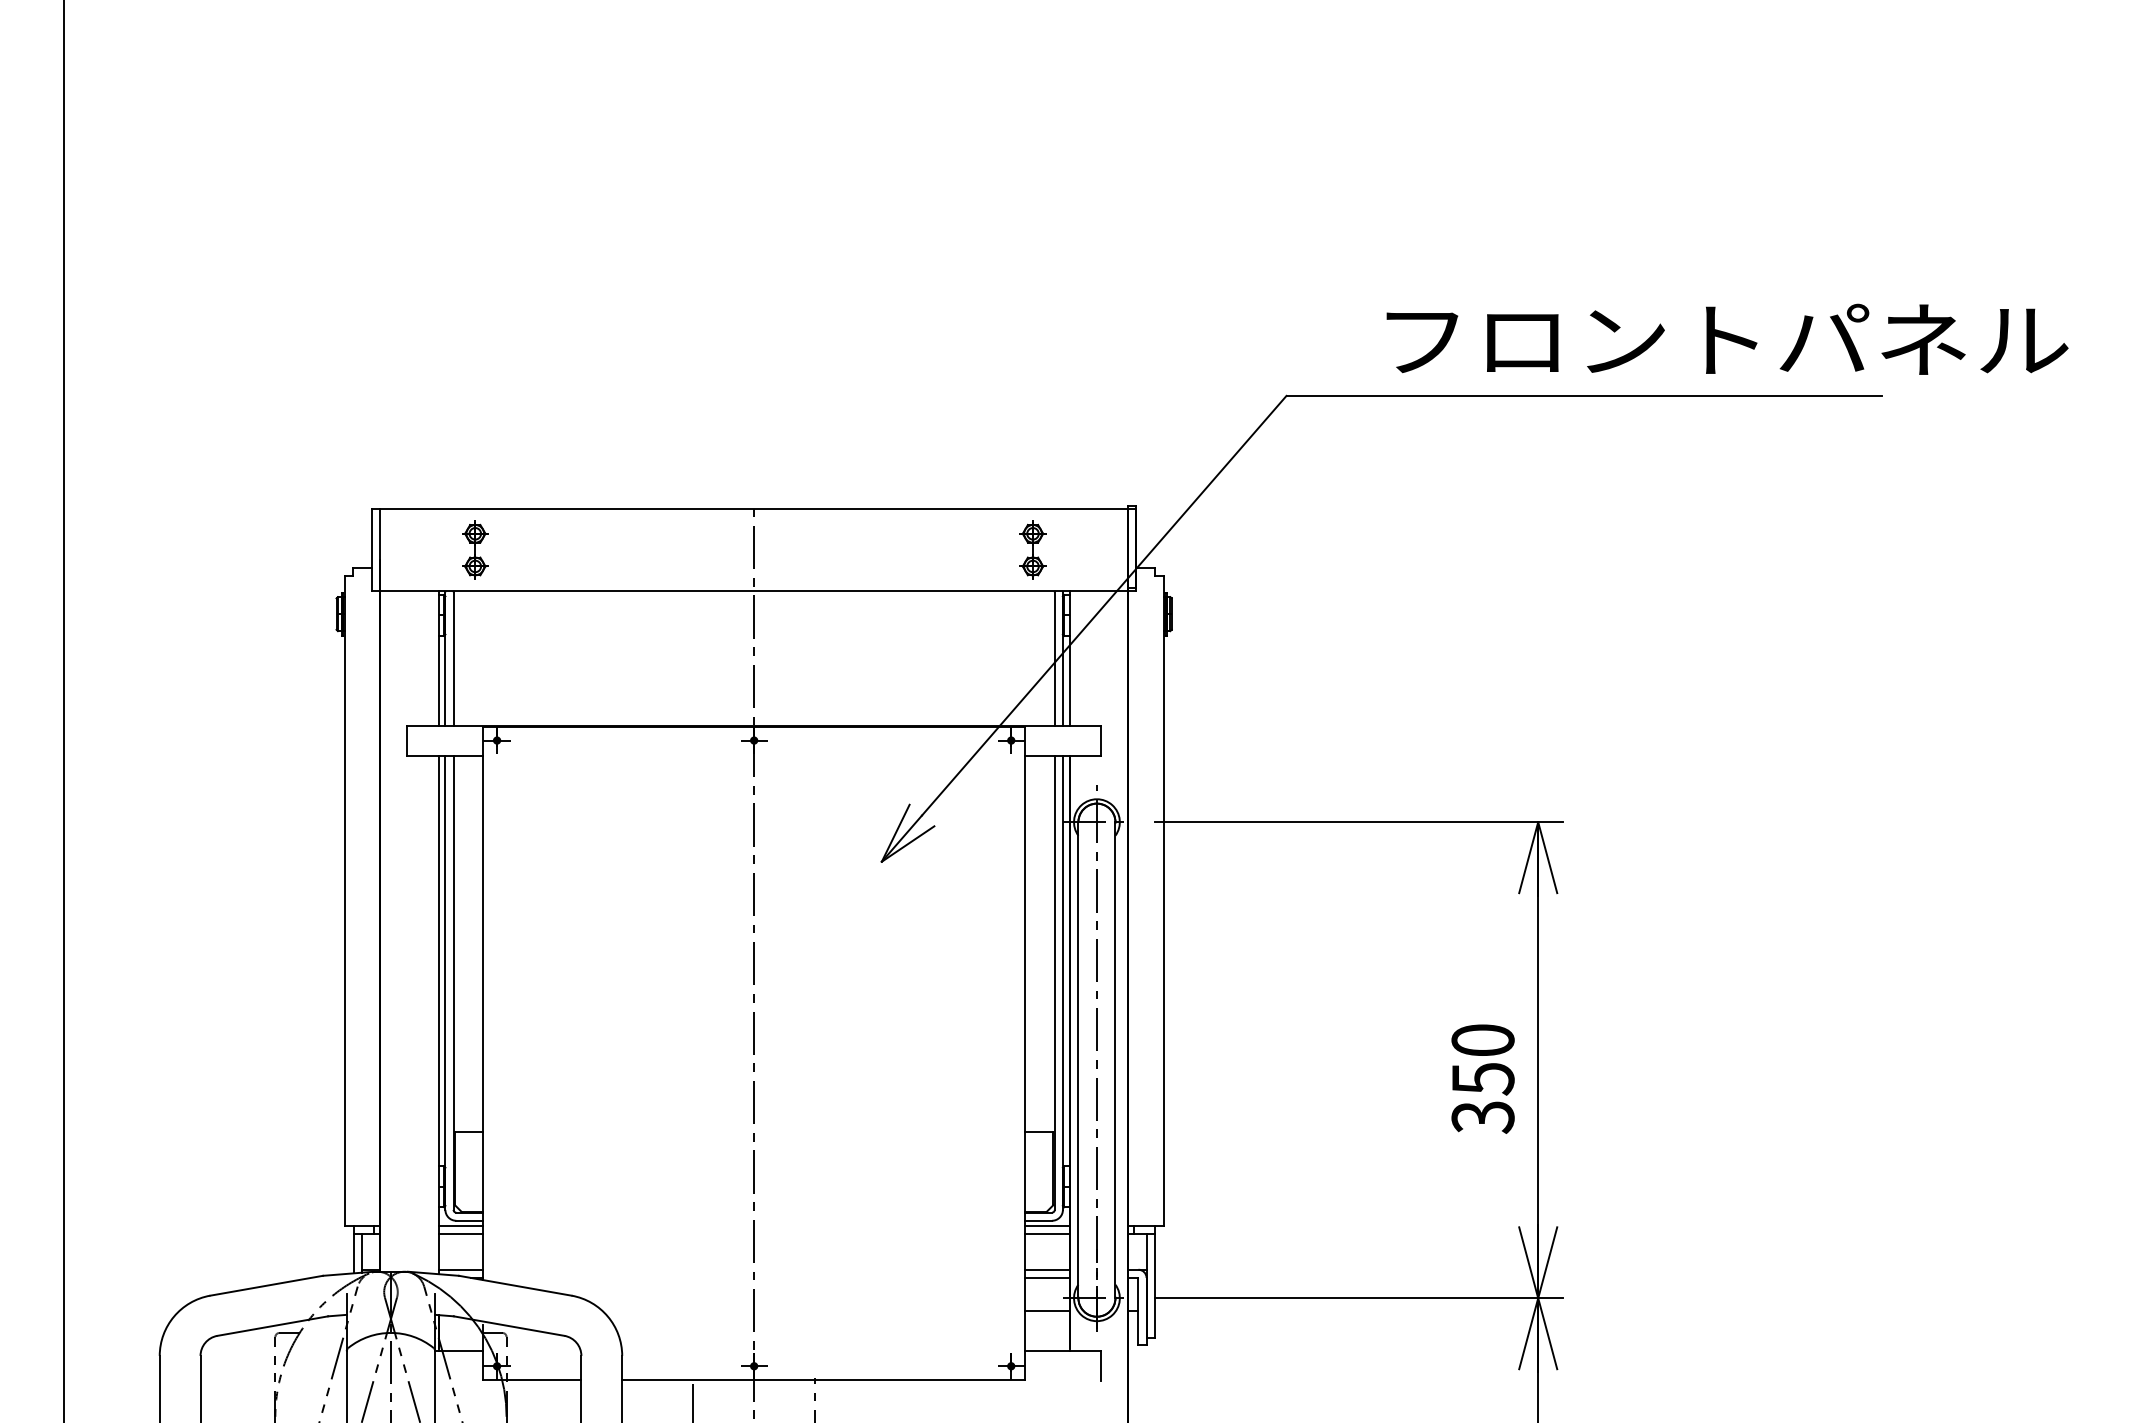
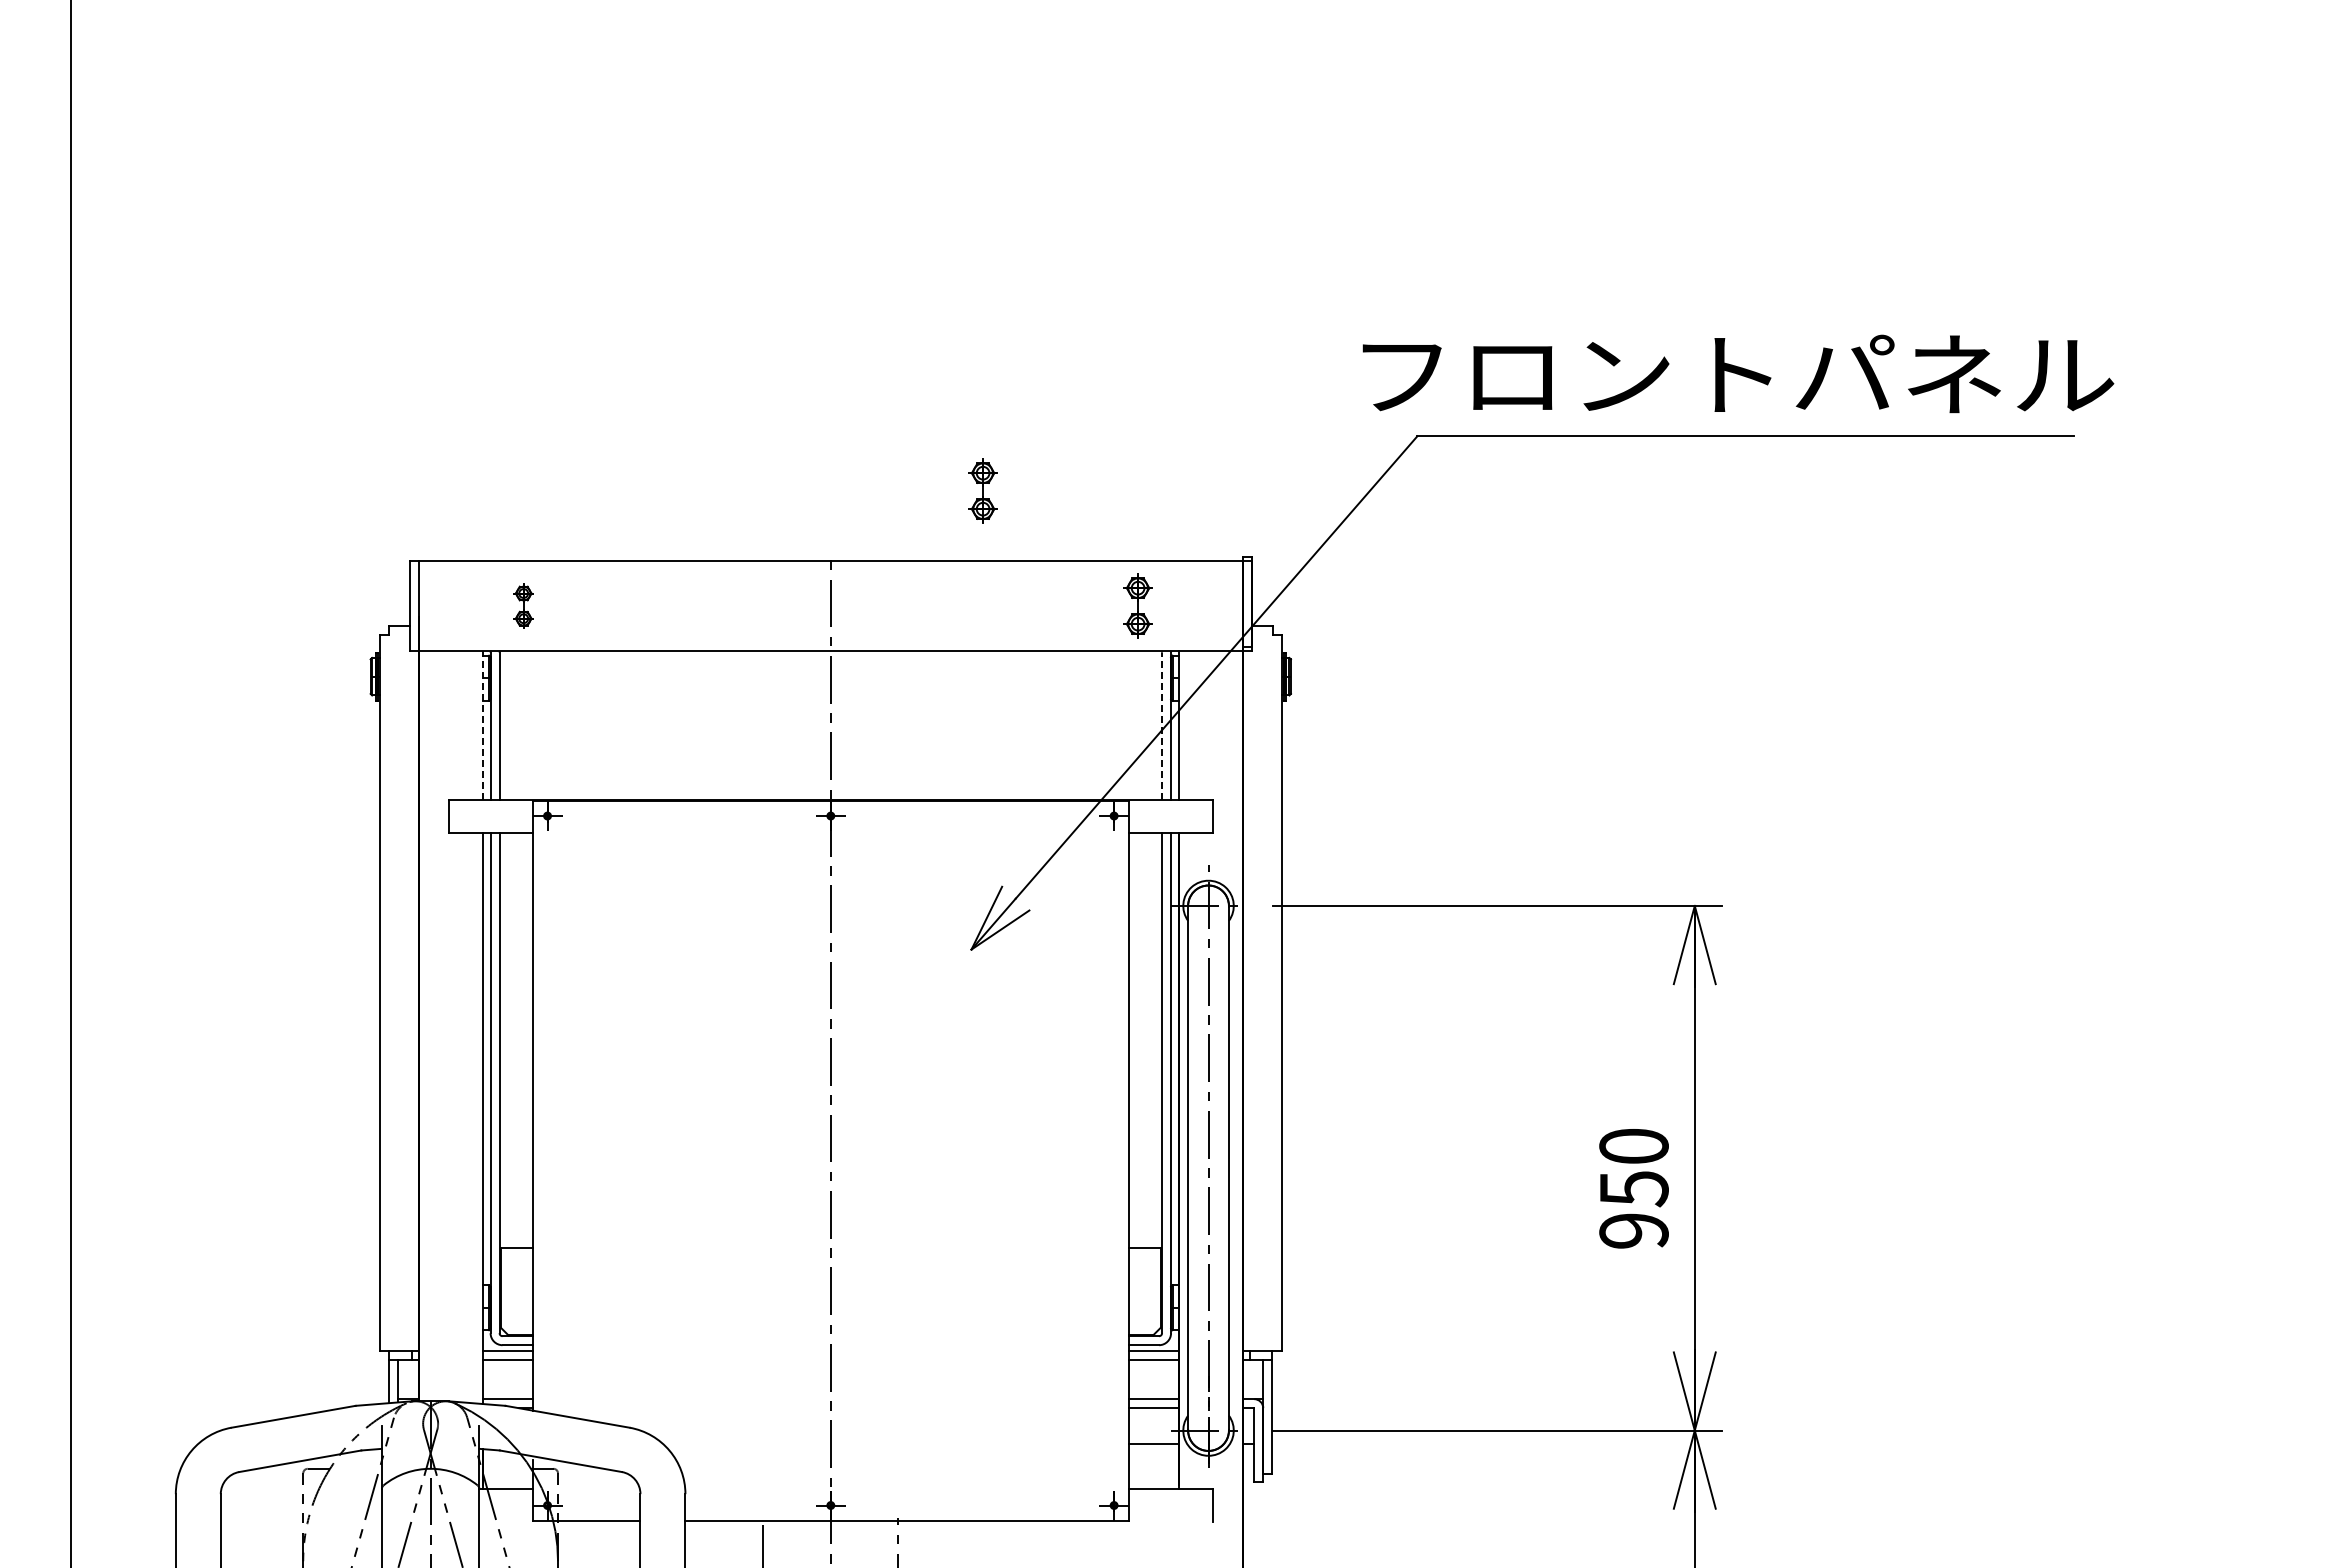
text: (1727, 338) -> (1738, 373), moved
part: (891, 445) -> (982, 490), added
part: (475, 549) -> (523, 605), size x0.7
line: (438, 657) -> (483, 724), solid -> dashed
line: (1055, 658) -> (1162, 725), solid -> dashed
text: (1482, 1117) -> (1633, 1231), 350 -> 950

